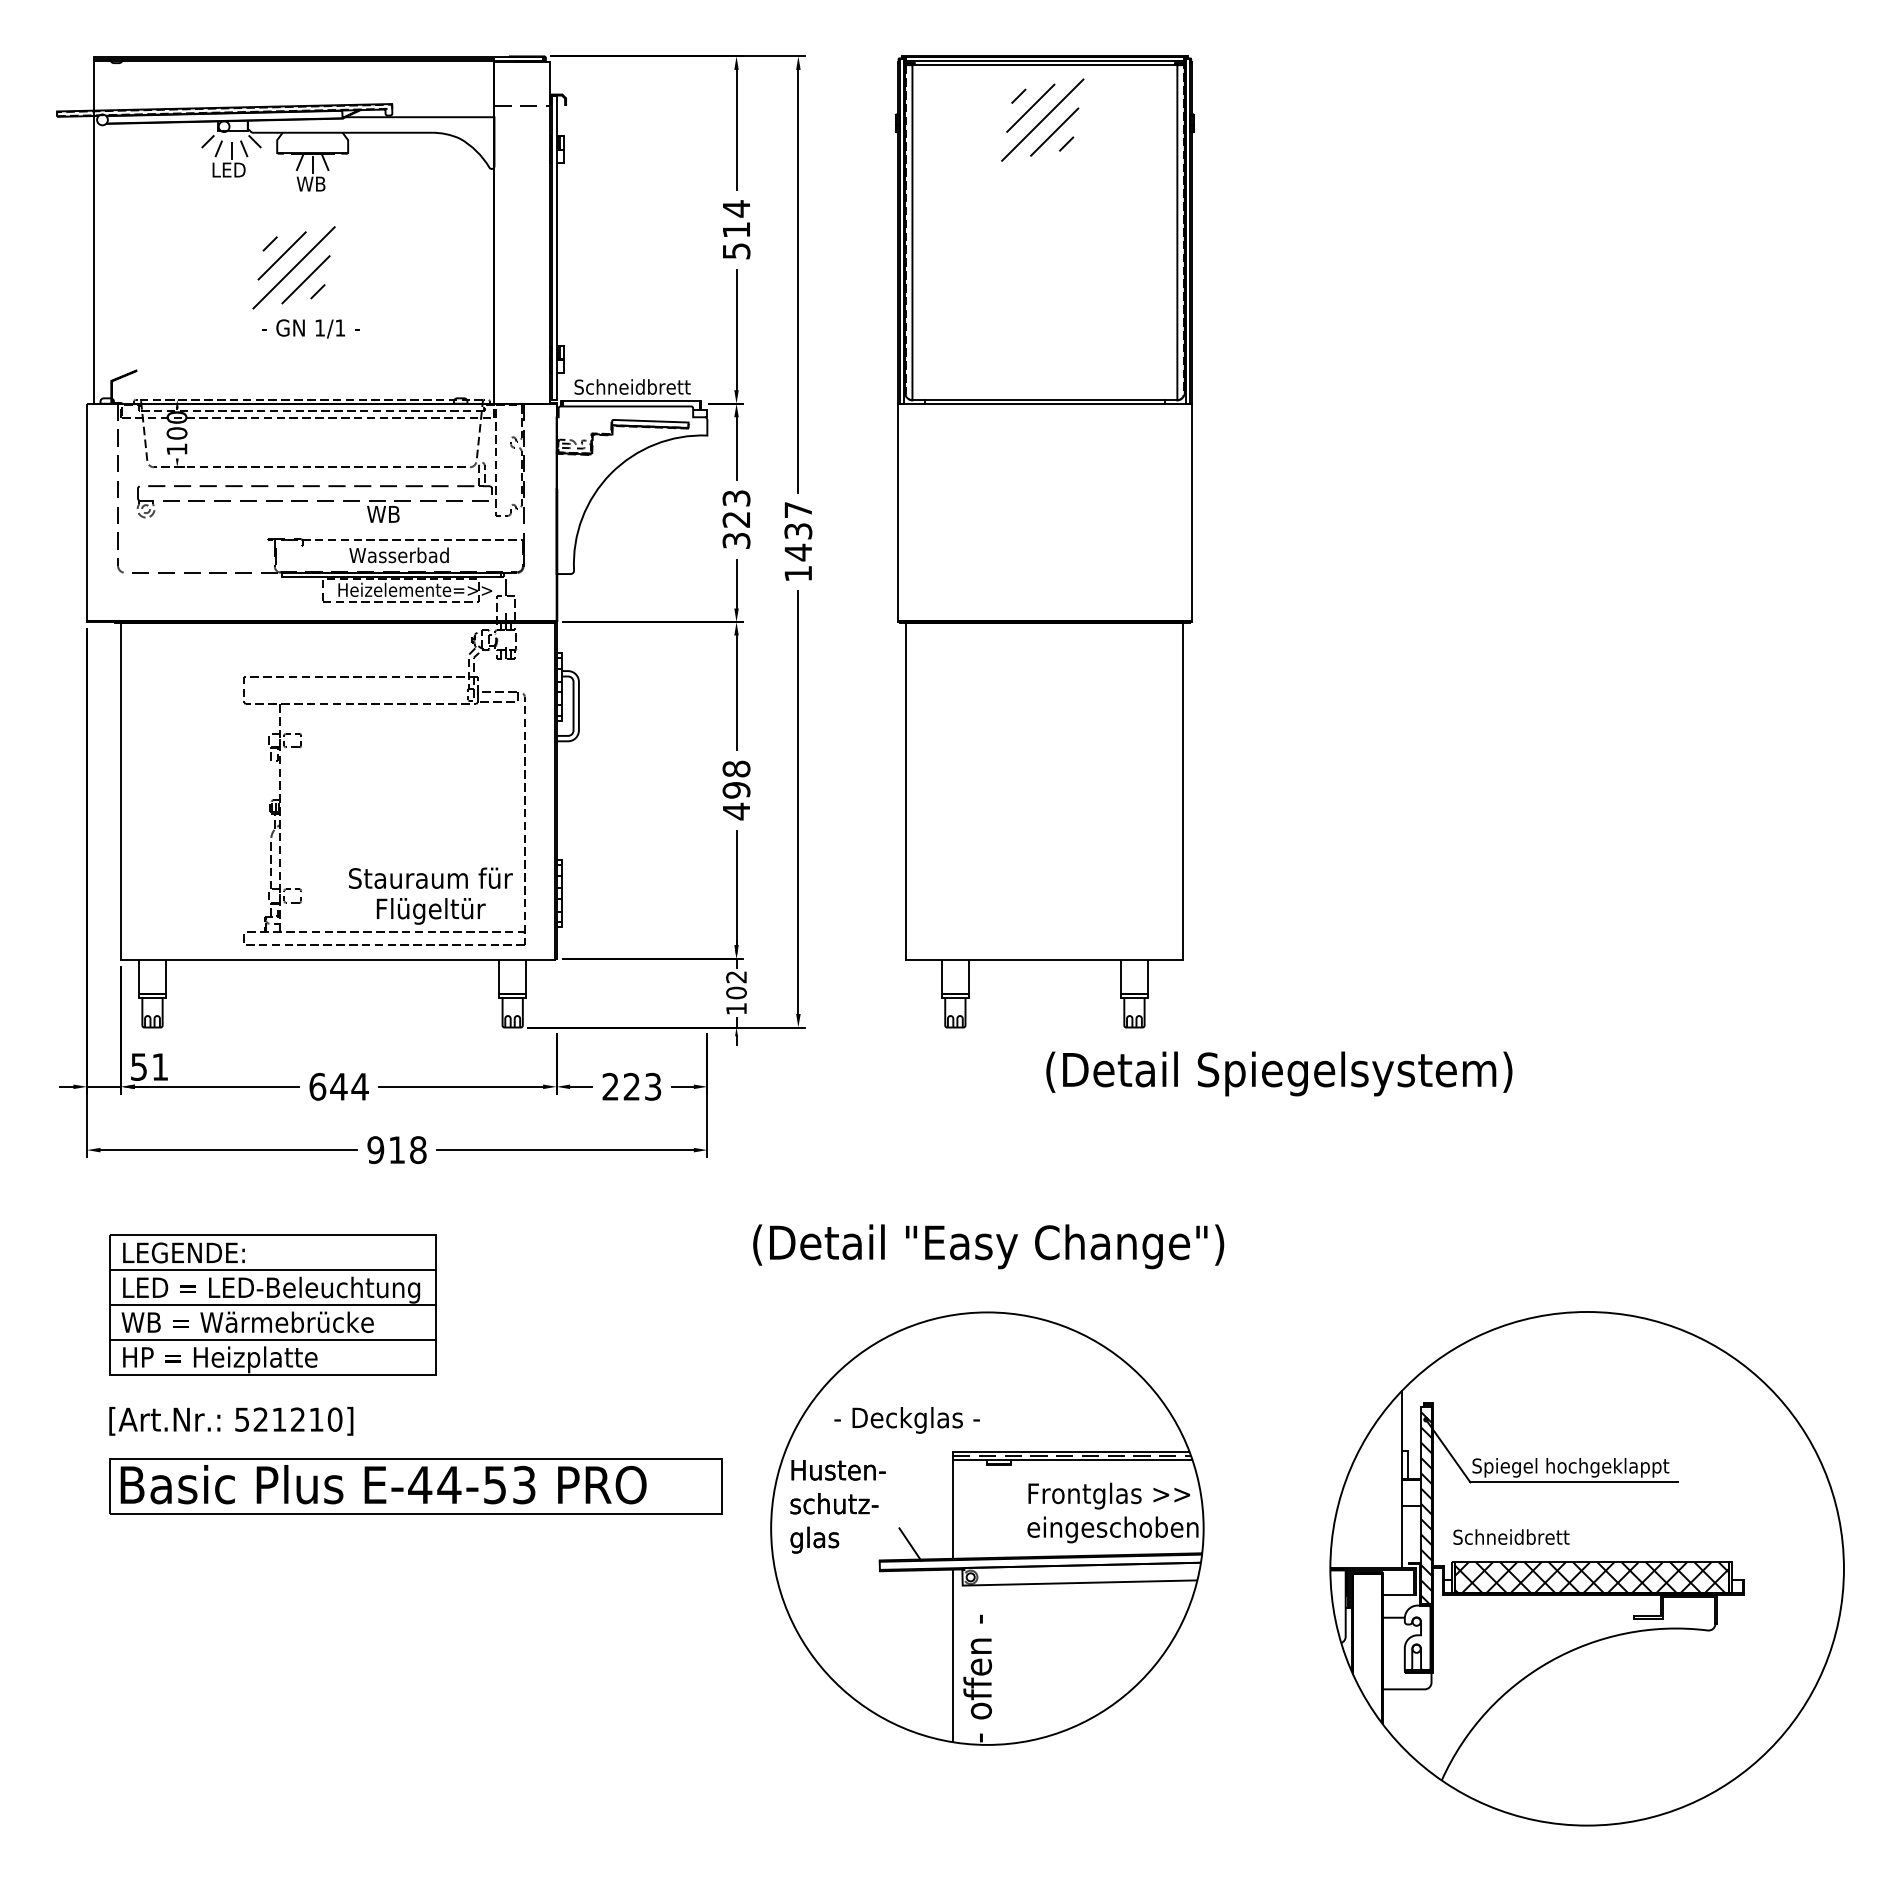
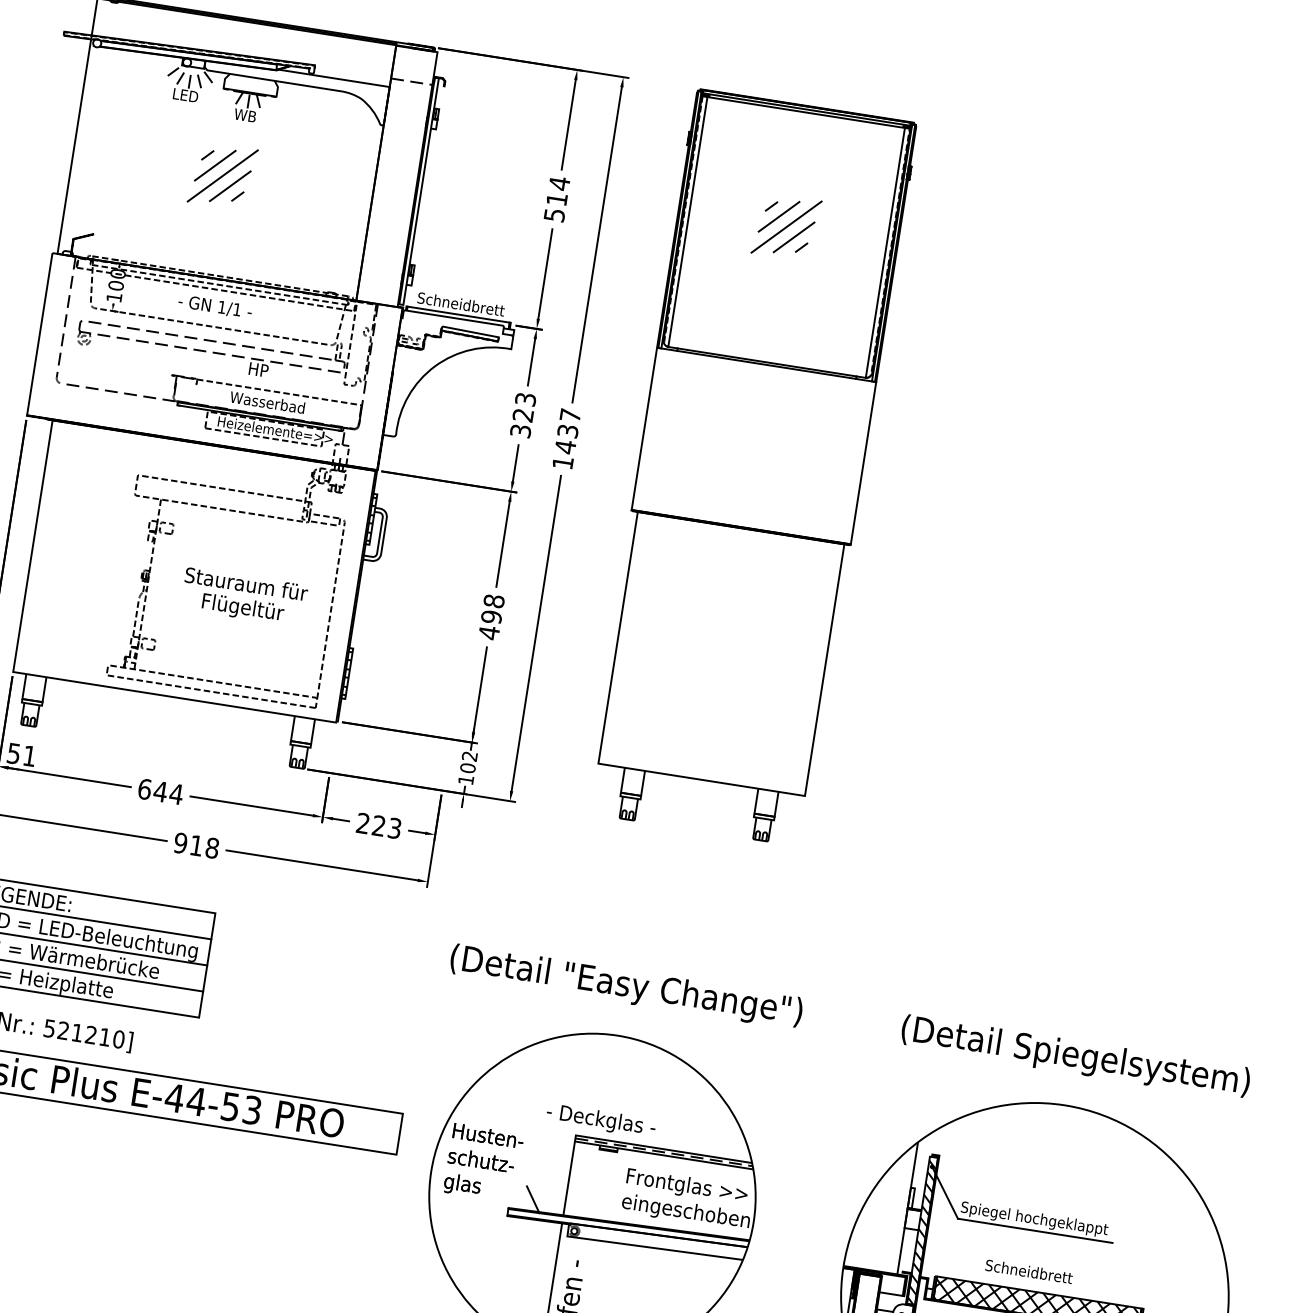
part: (1042, 119) -> (786, 226), moved
text: (310, 328) -> (214, 306), moved
text: (383, 514) -> (260, 370), WB -> HP
text: (430, 895) -> (244, 596), moved
text: (1279, 1073) -> (1075, 1057), moved
text: (906, 1420) -> (600, 1120), moved
text: (1511, 1536) -> (1029, 1271), moved

